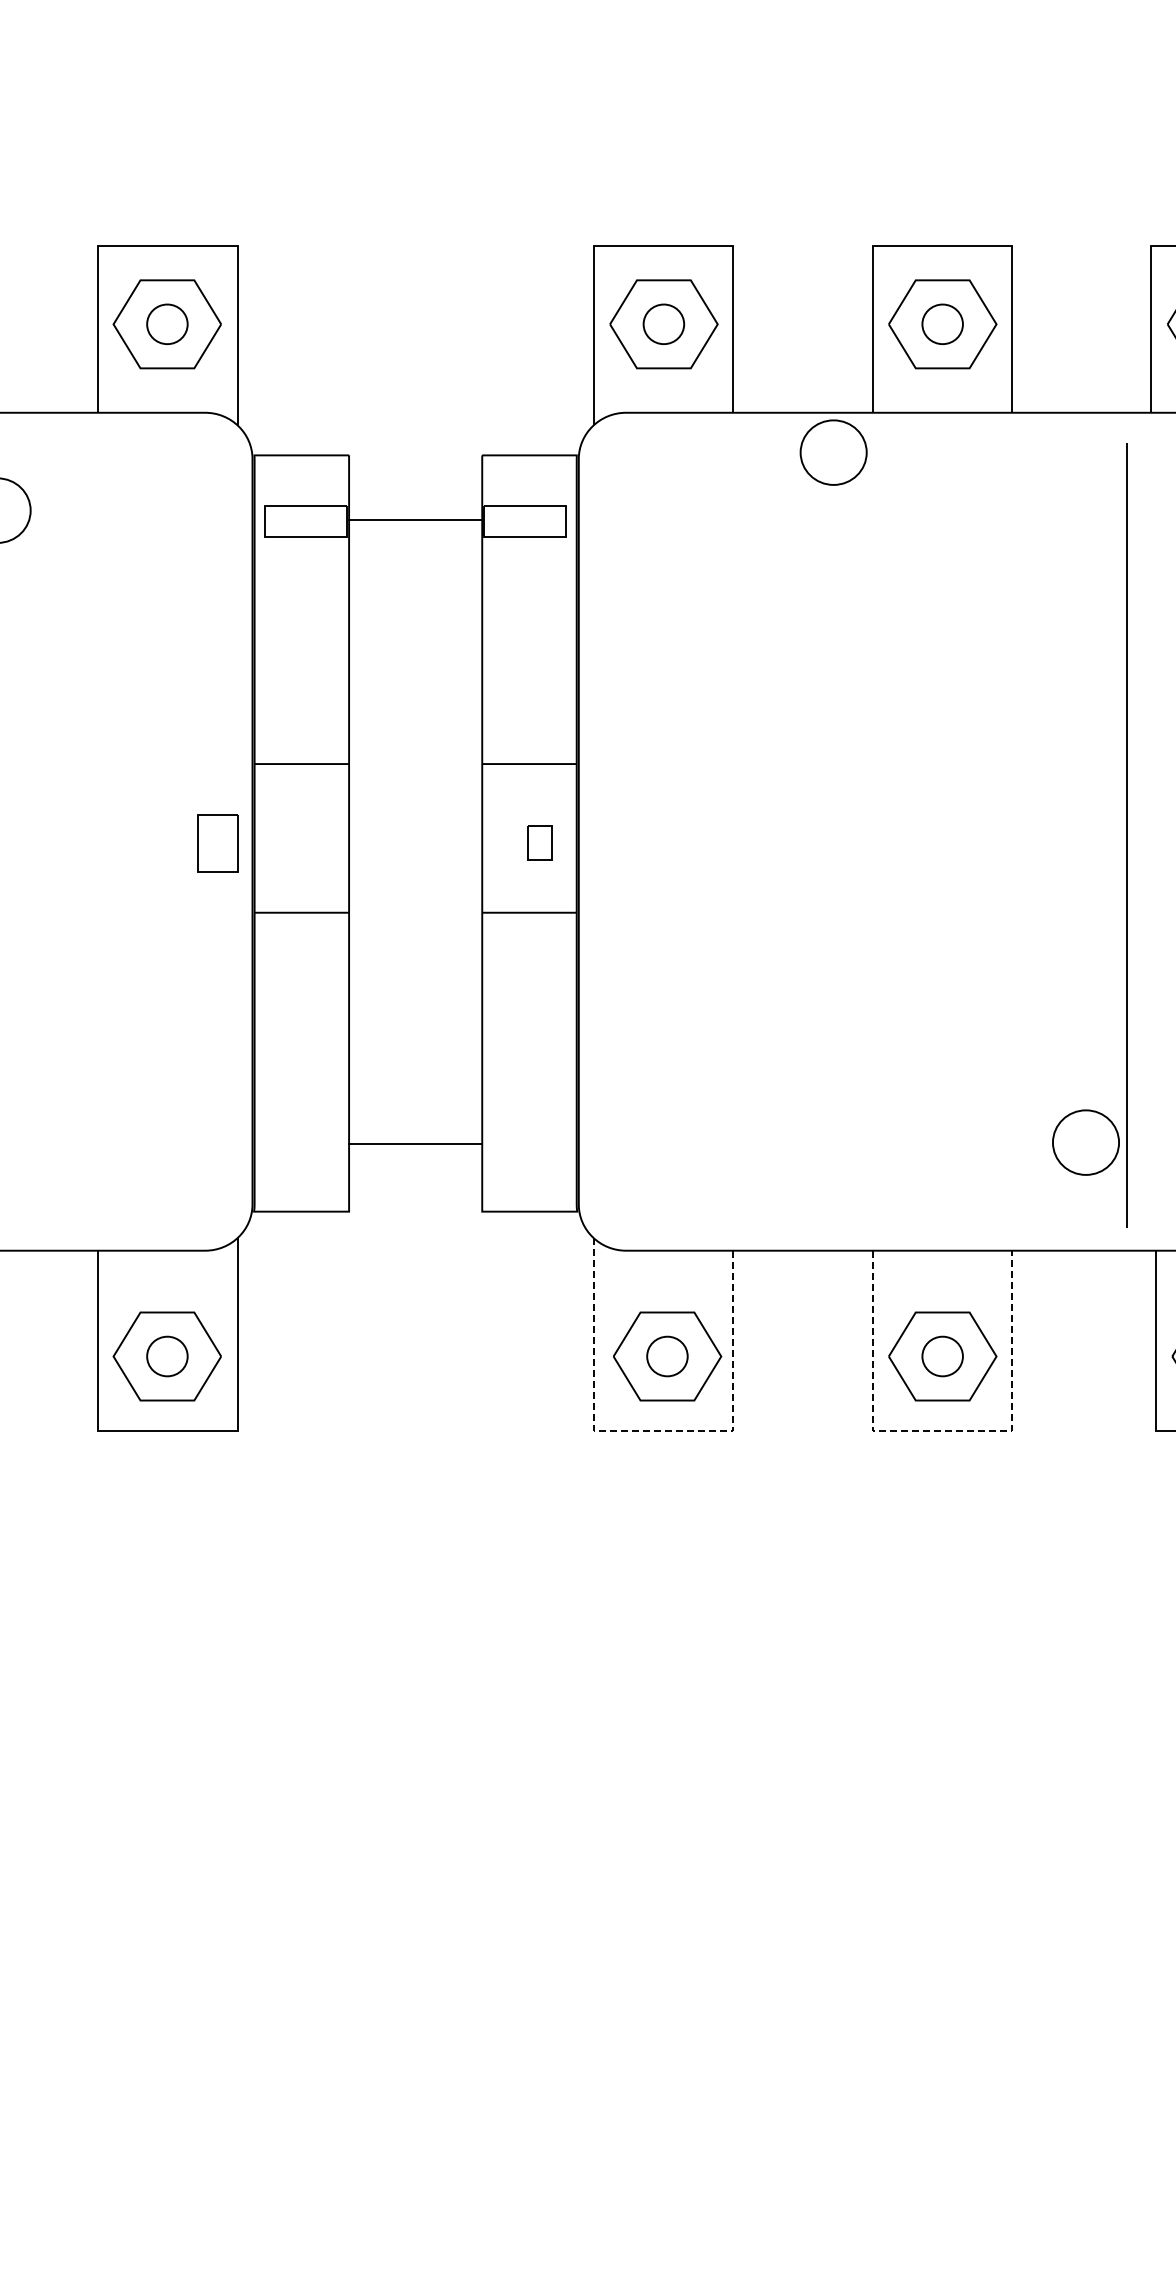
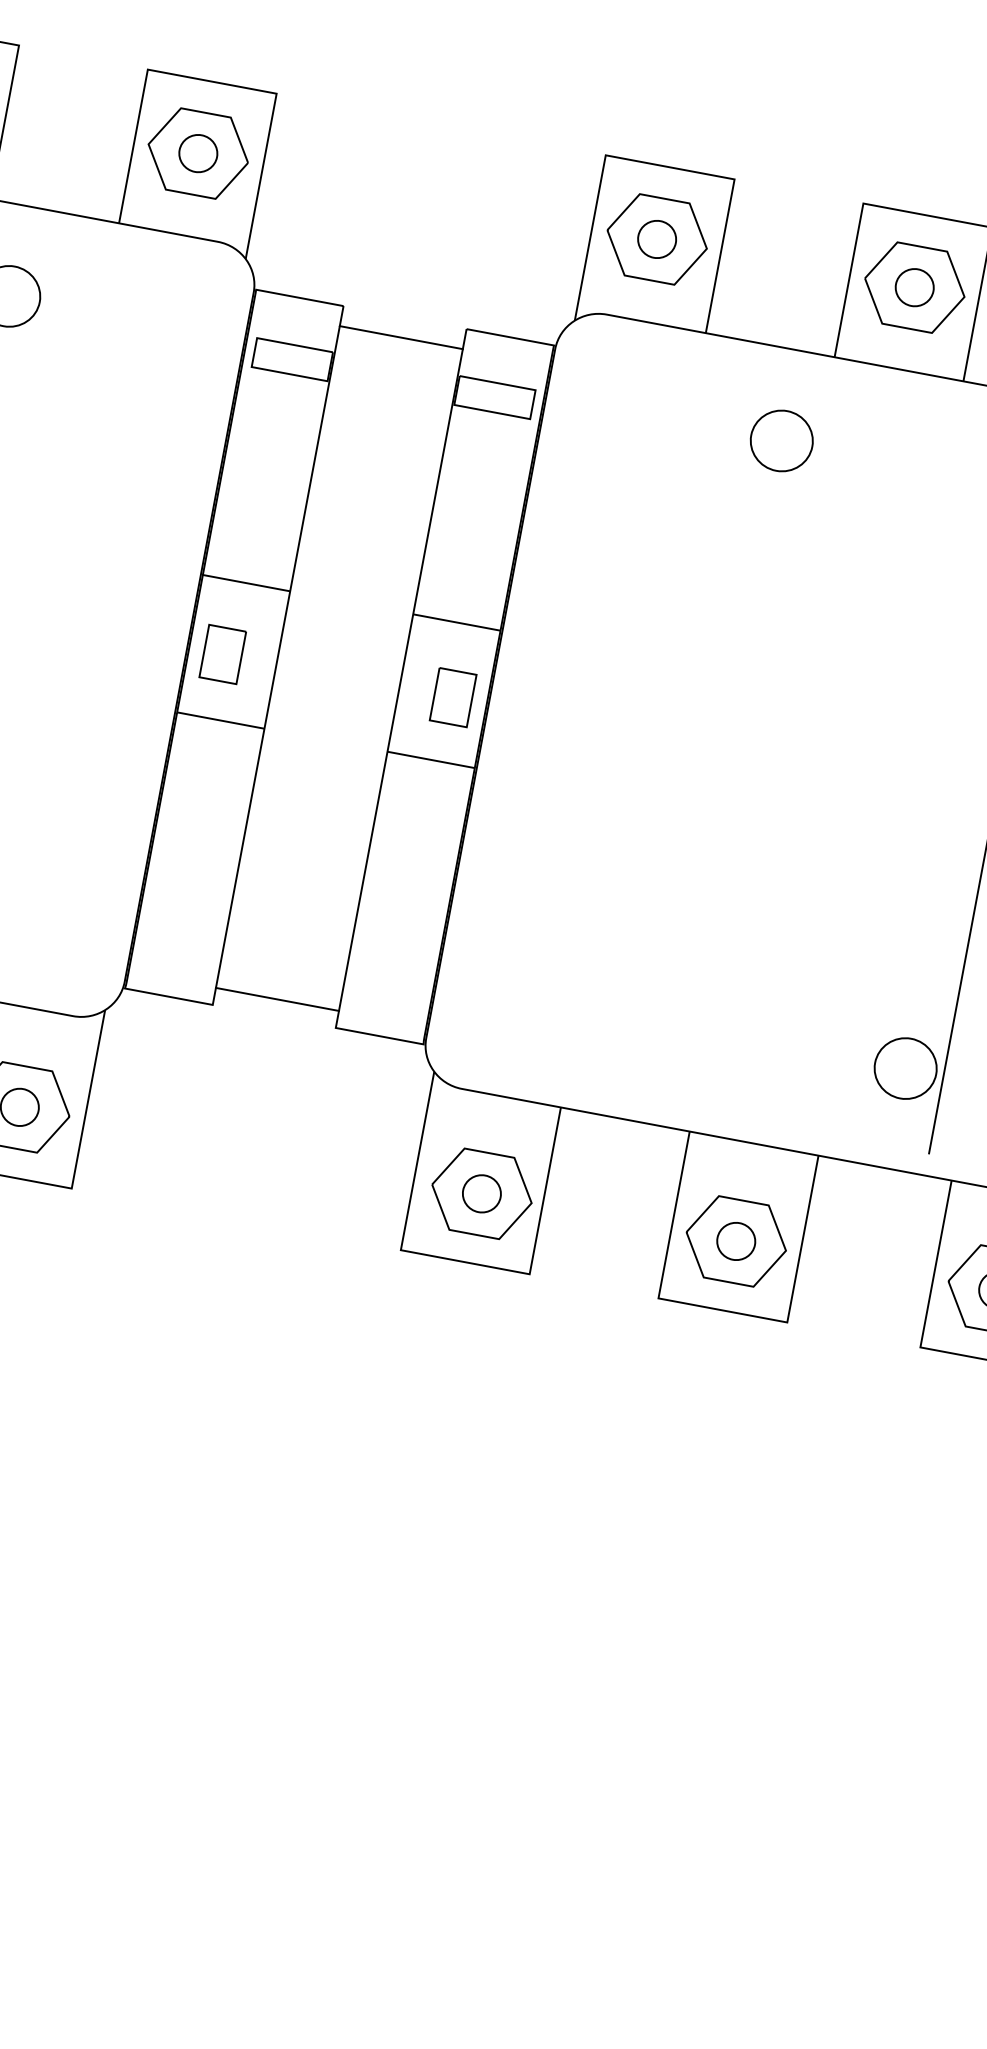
part: (833, 452) -> (781, 440), moved
line: (415, 520) -> (401, 338), moved
part: (217, 843) -> (222, 654), moved
part: (539, 843) -> (452, 697), size x1.67
line: (415, 1144) -> (277, 999), moved
line: (657, 1431) -> (459, 1261), dashed -> solid
line: (942, 1431) -> (723, 1310), dashed -> solid

